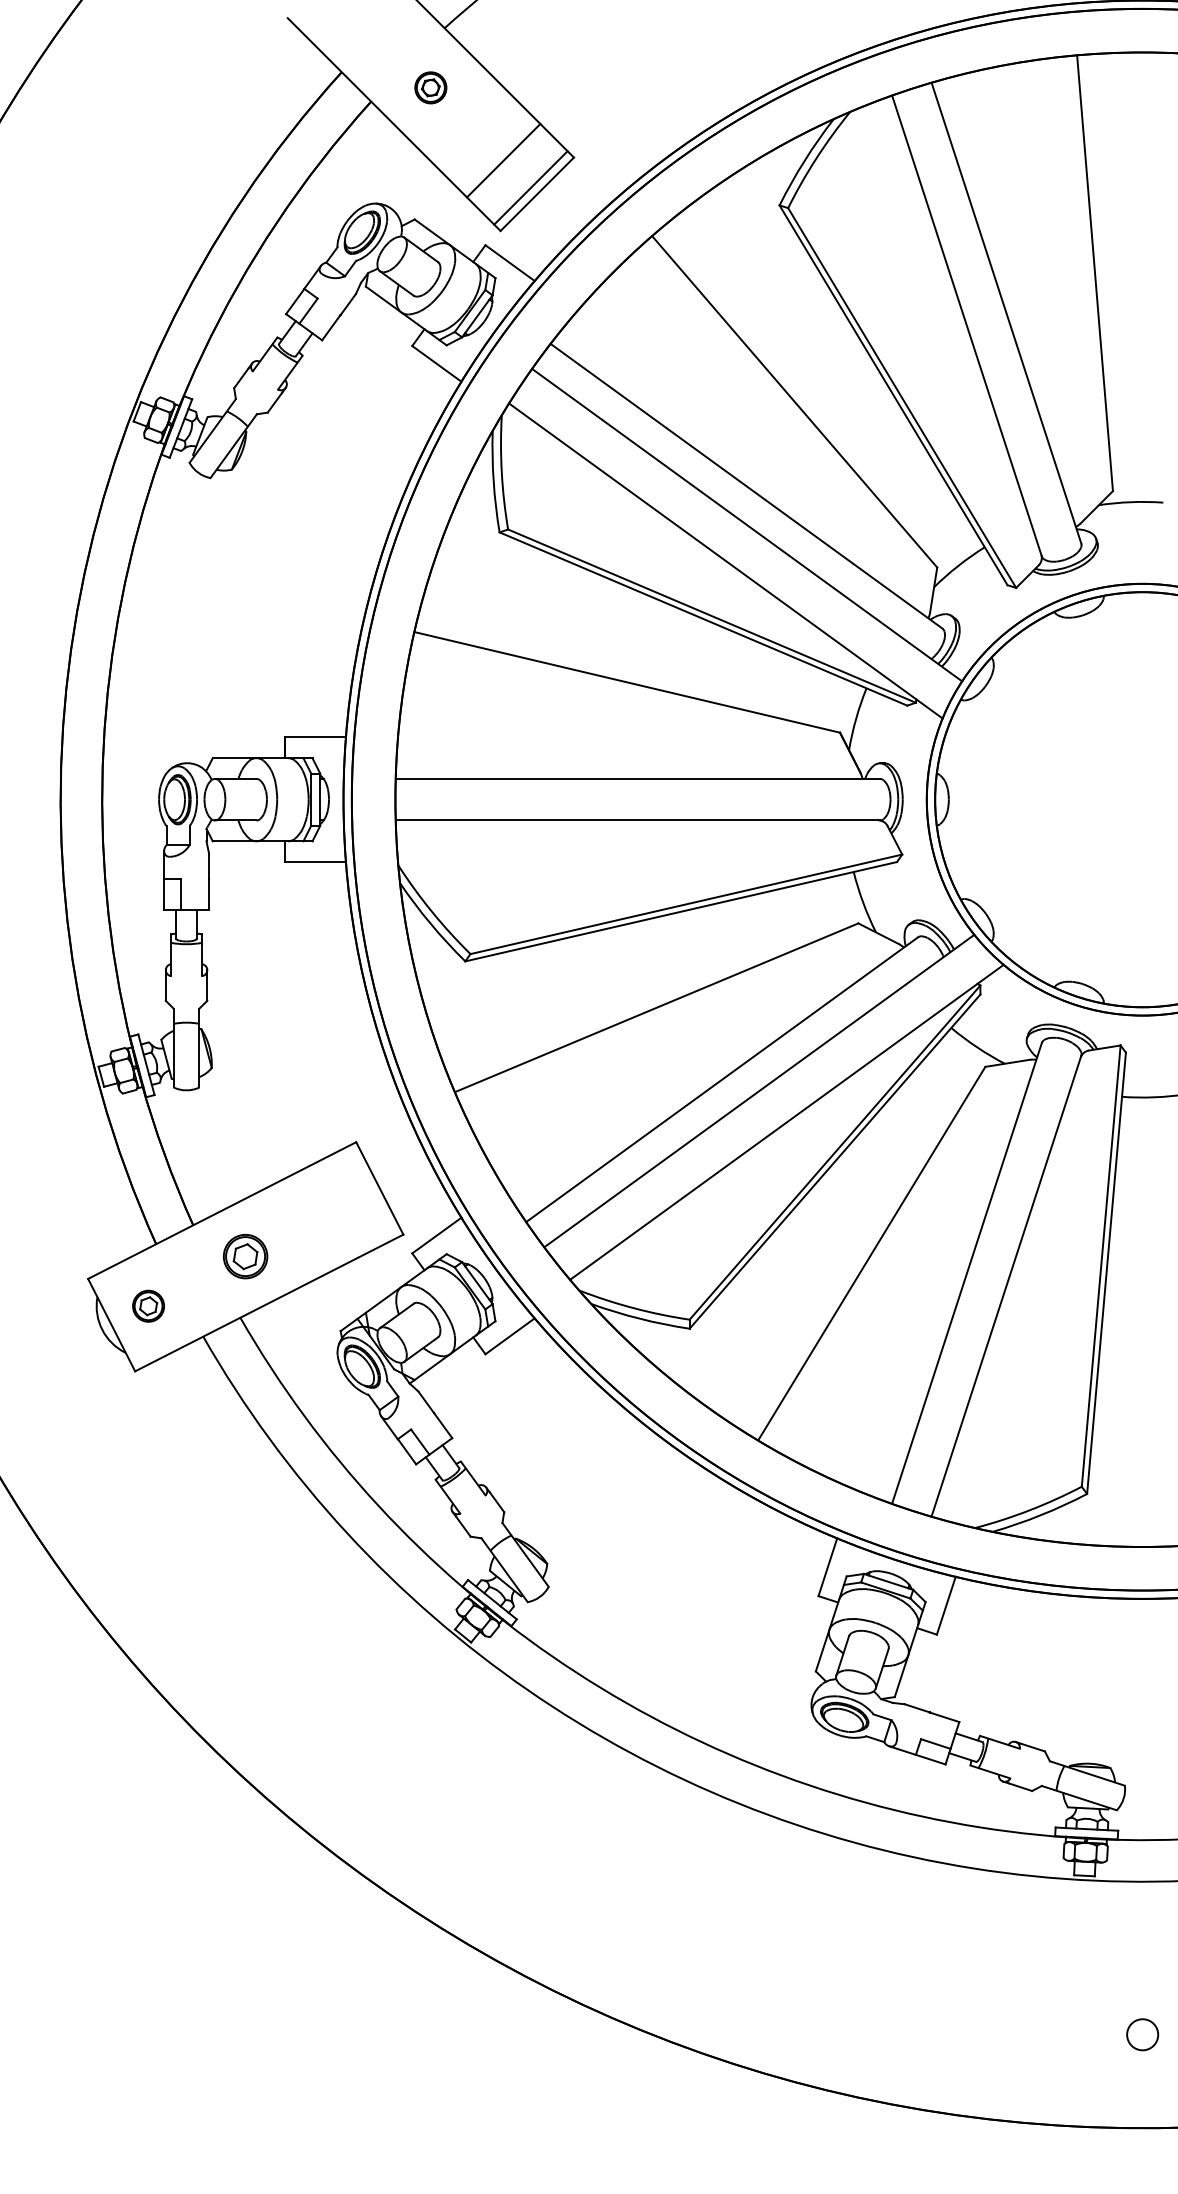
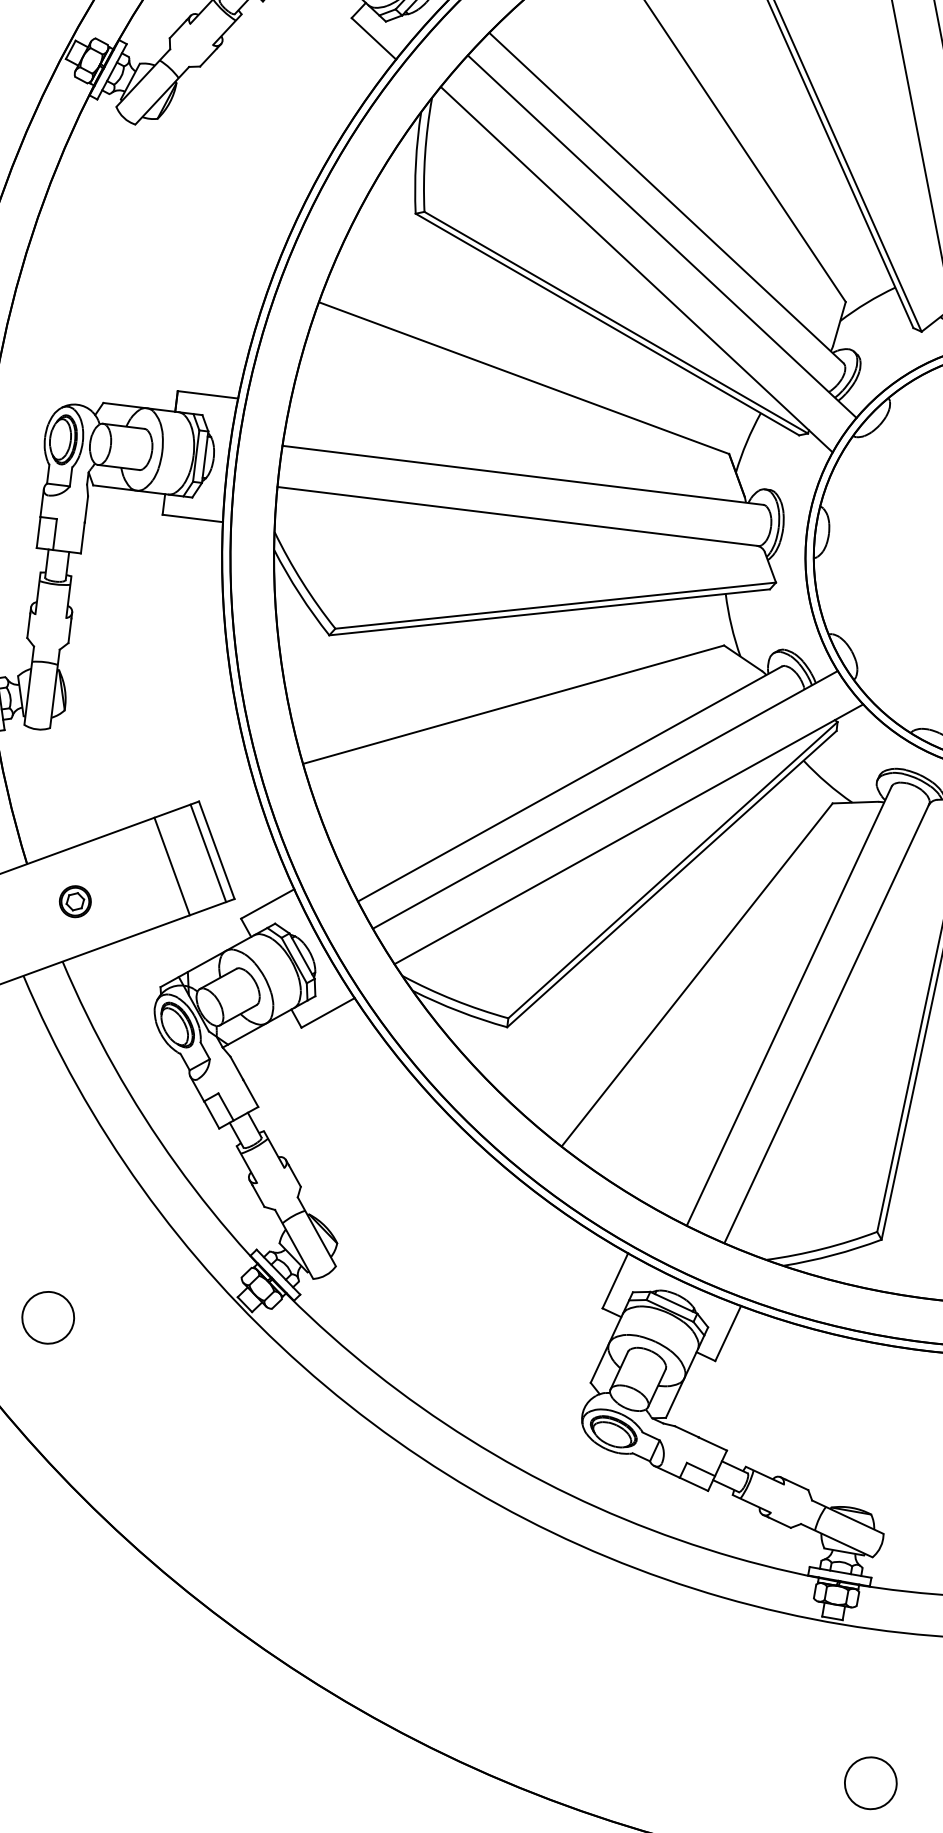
line: (371, 1192) -> (208, 853), added
line: (337, 1209) -> (172, 866), added
part: (245, 1256) -> (75, 901), size x0.71
circle: (269, 1672) -> (48, 1317), added
circle: (1142, 2034) -> (870, 1782), size x1.67

